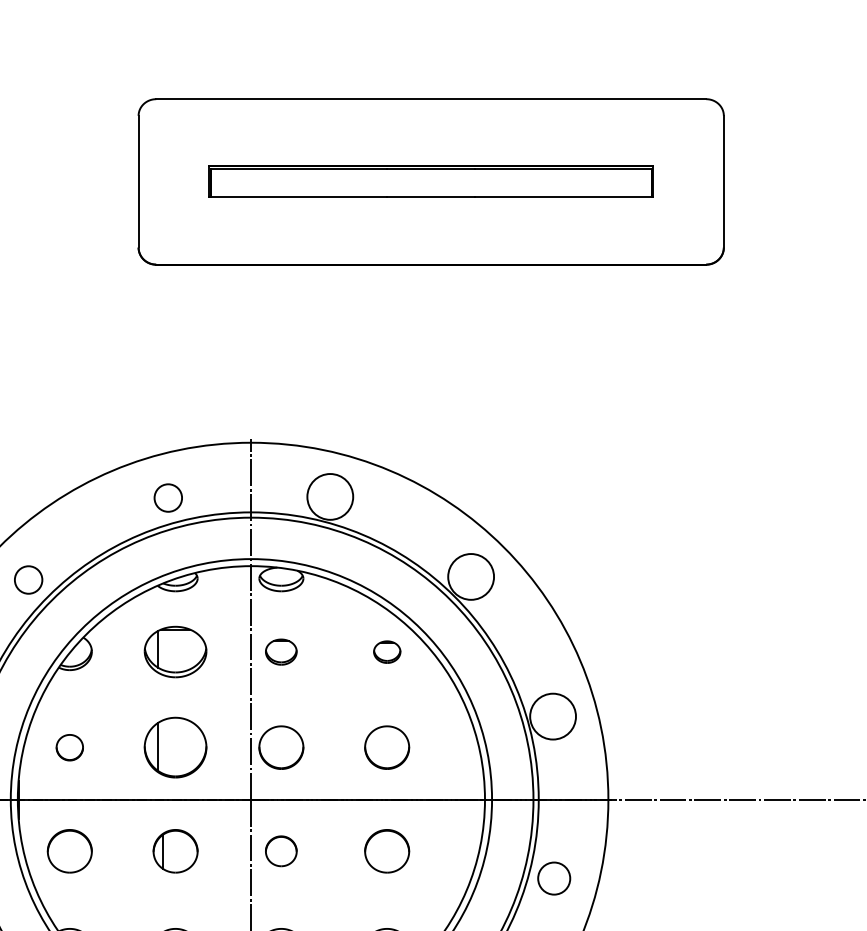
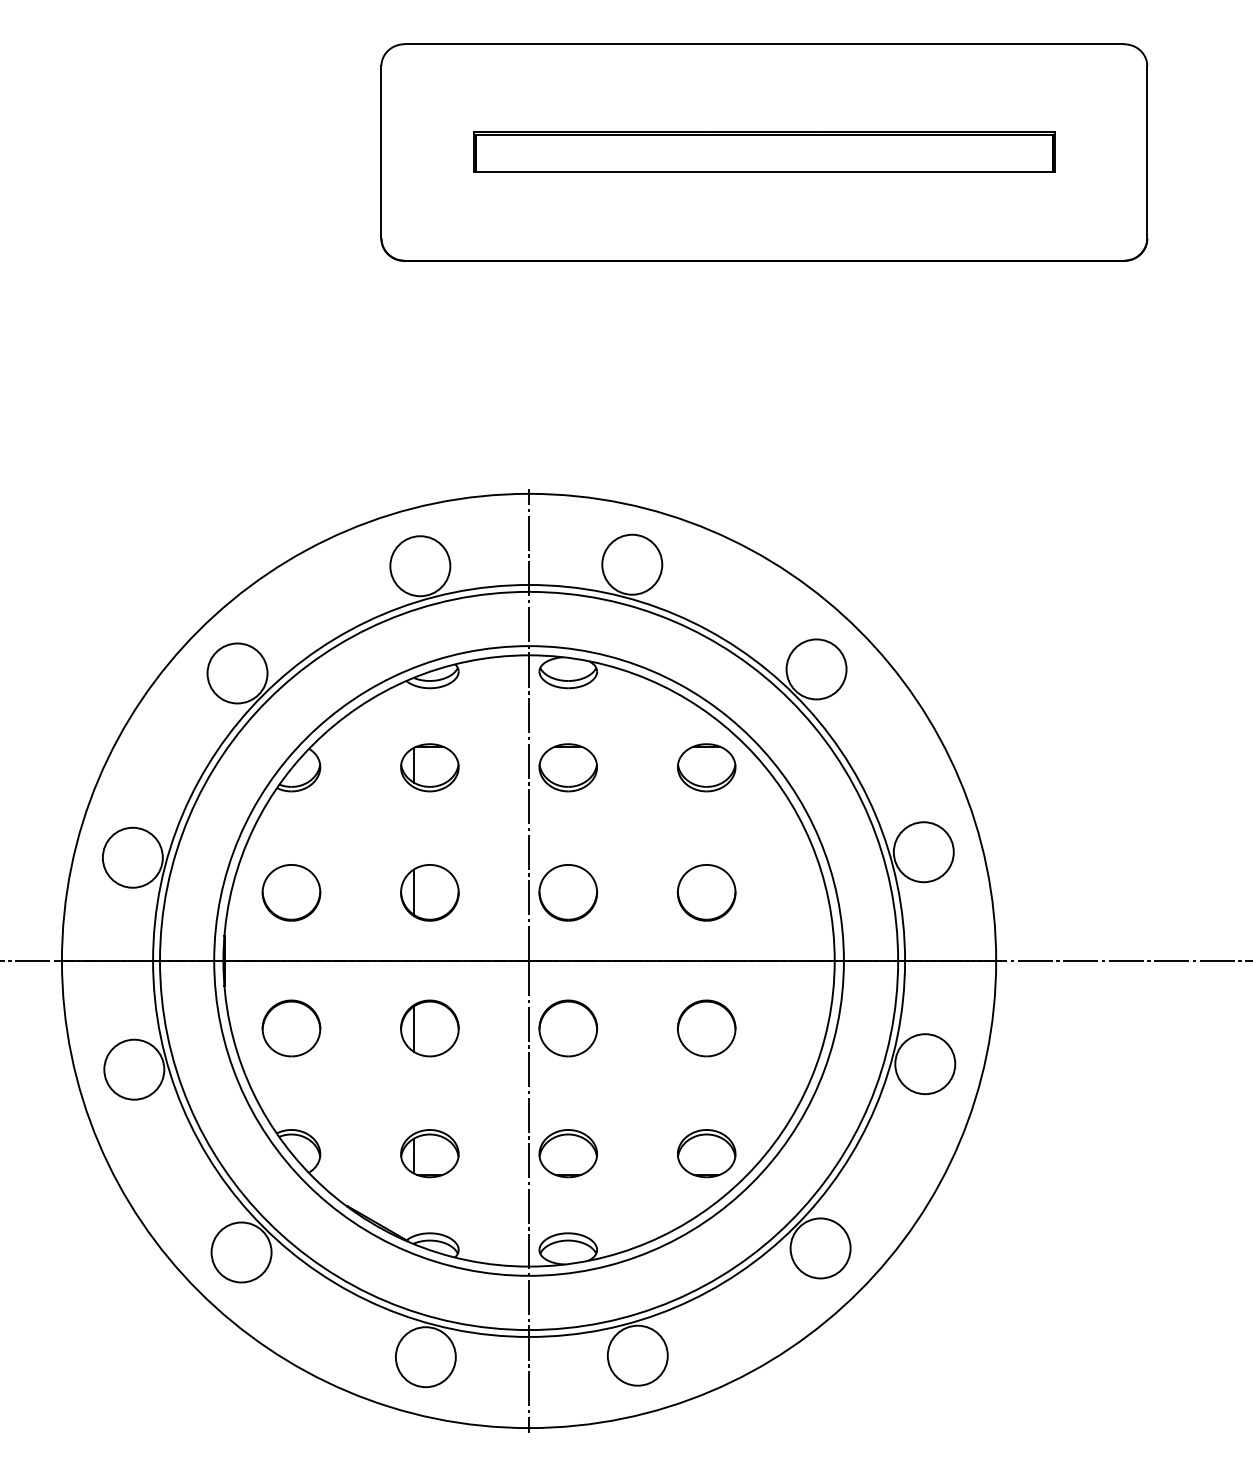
circle: (168, 498) -> (420, 566), size x1.67
circle: (28, 580) -> (237, 673), size x1.67
part: (175, 651) -> (429, 767), size x0.71
part: (280, 651) -> (567, 767), size x1.43
part: (387, 651) -> (706, 767), size x1.67
part: (69, 747) -> (291, 892), size x1.67
part: (175, 747) -> (429, 892), size x0.71
part: (280, 851) -> (567, 1028), size x1.43
circle: (554, 878) -> (925, 1064), size x1.43

